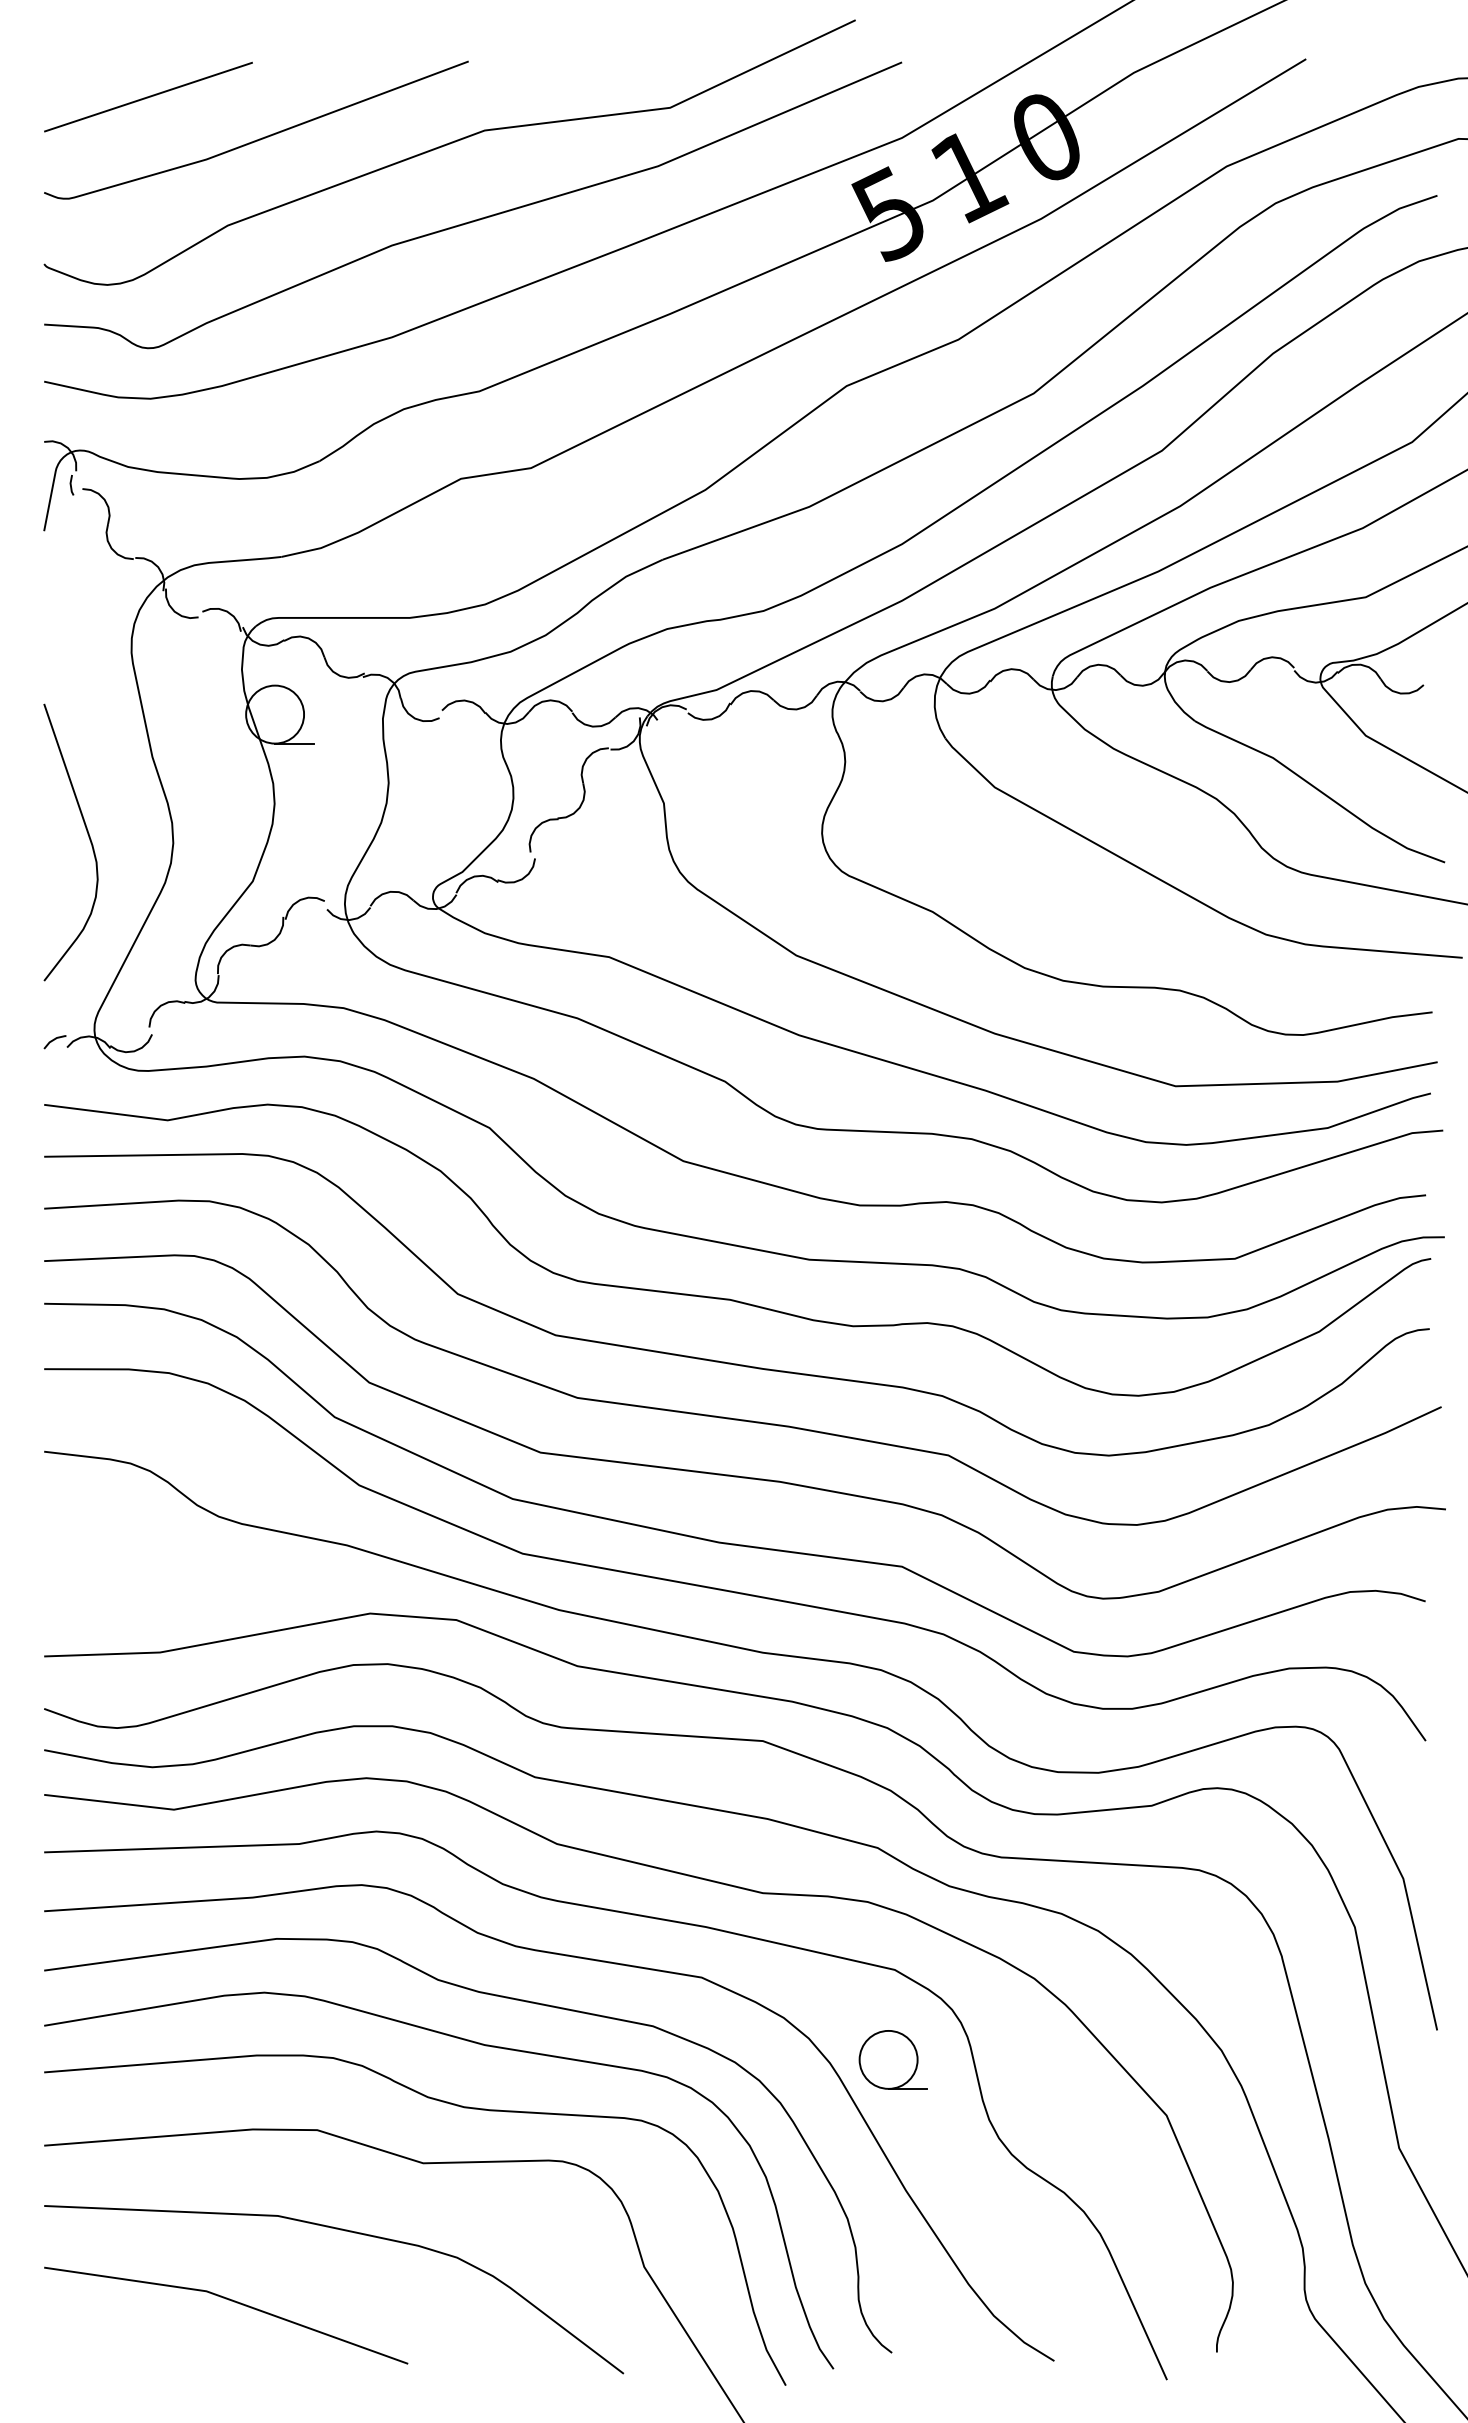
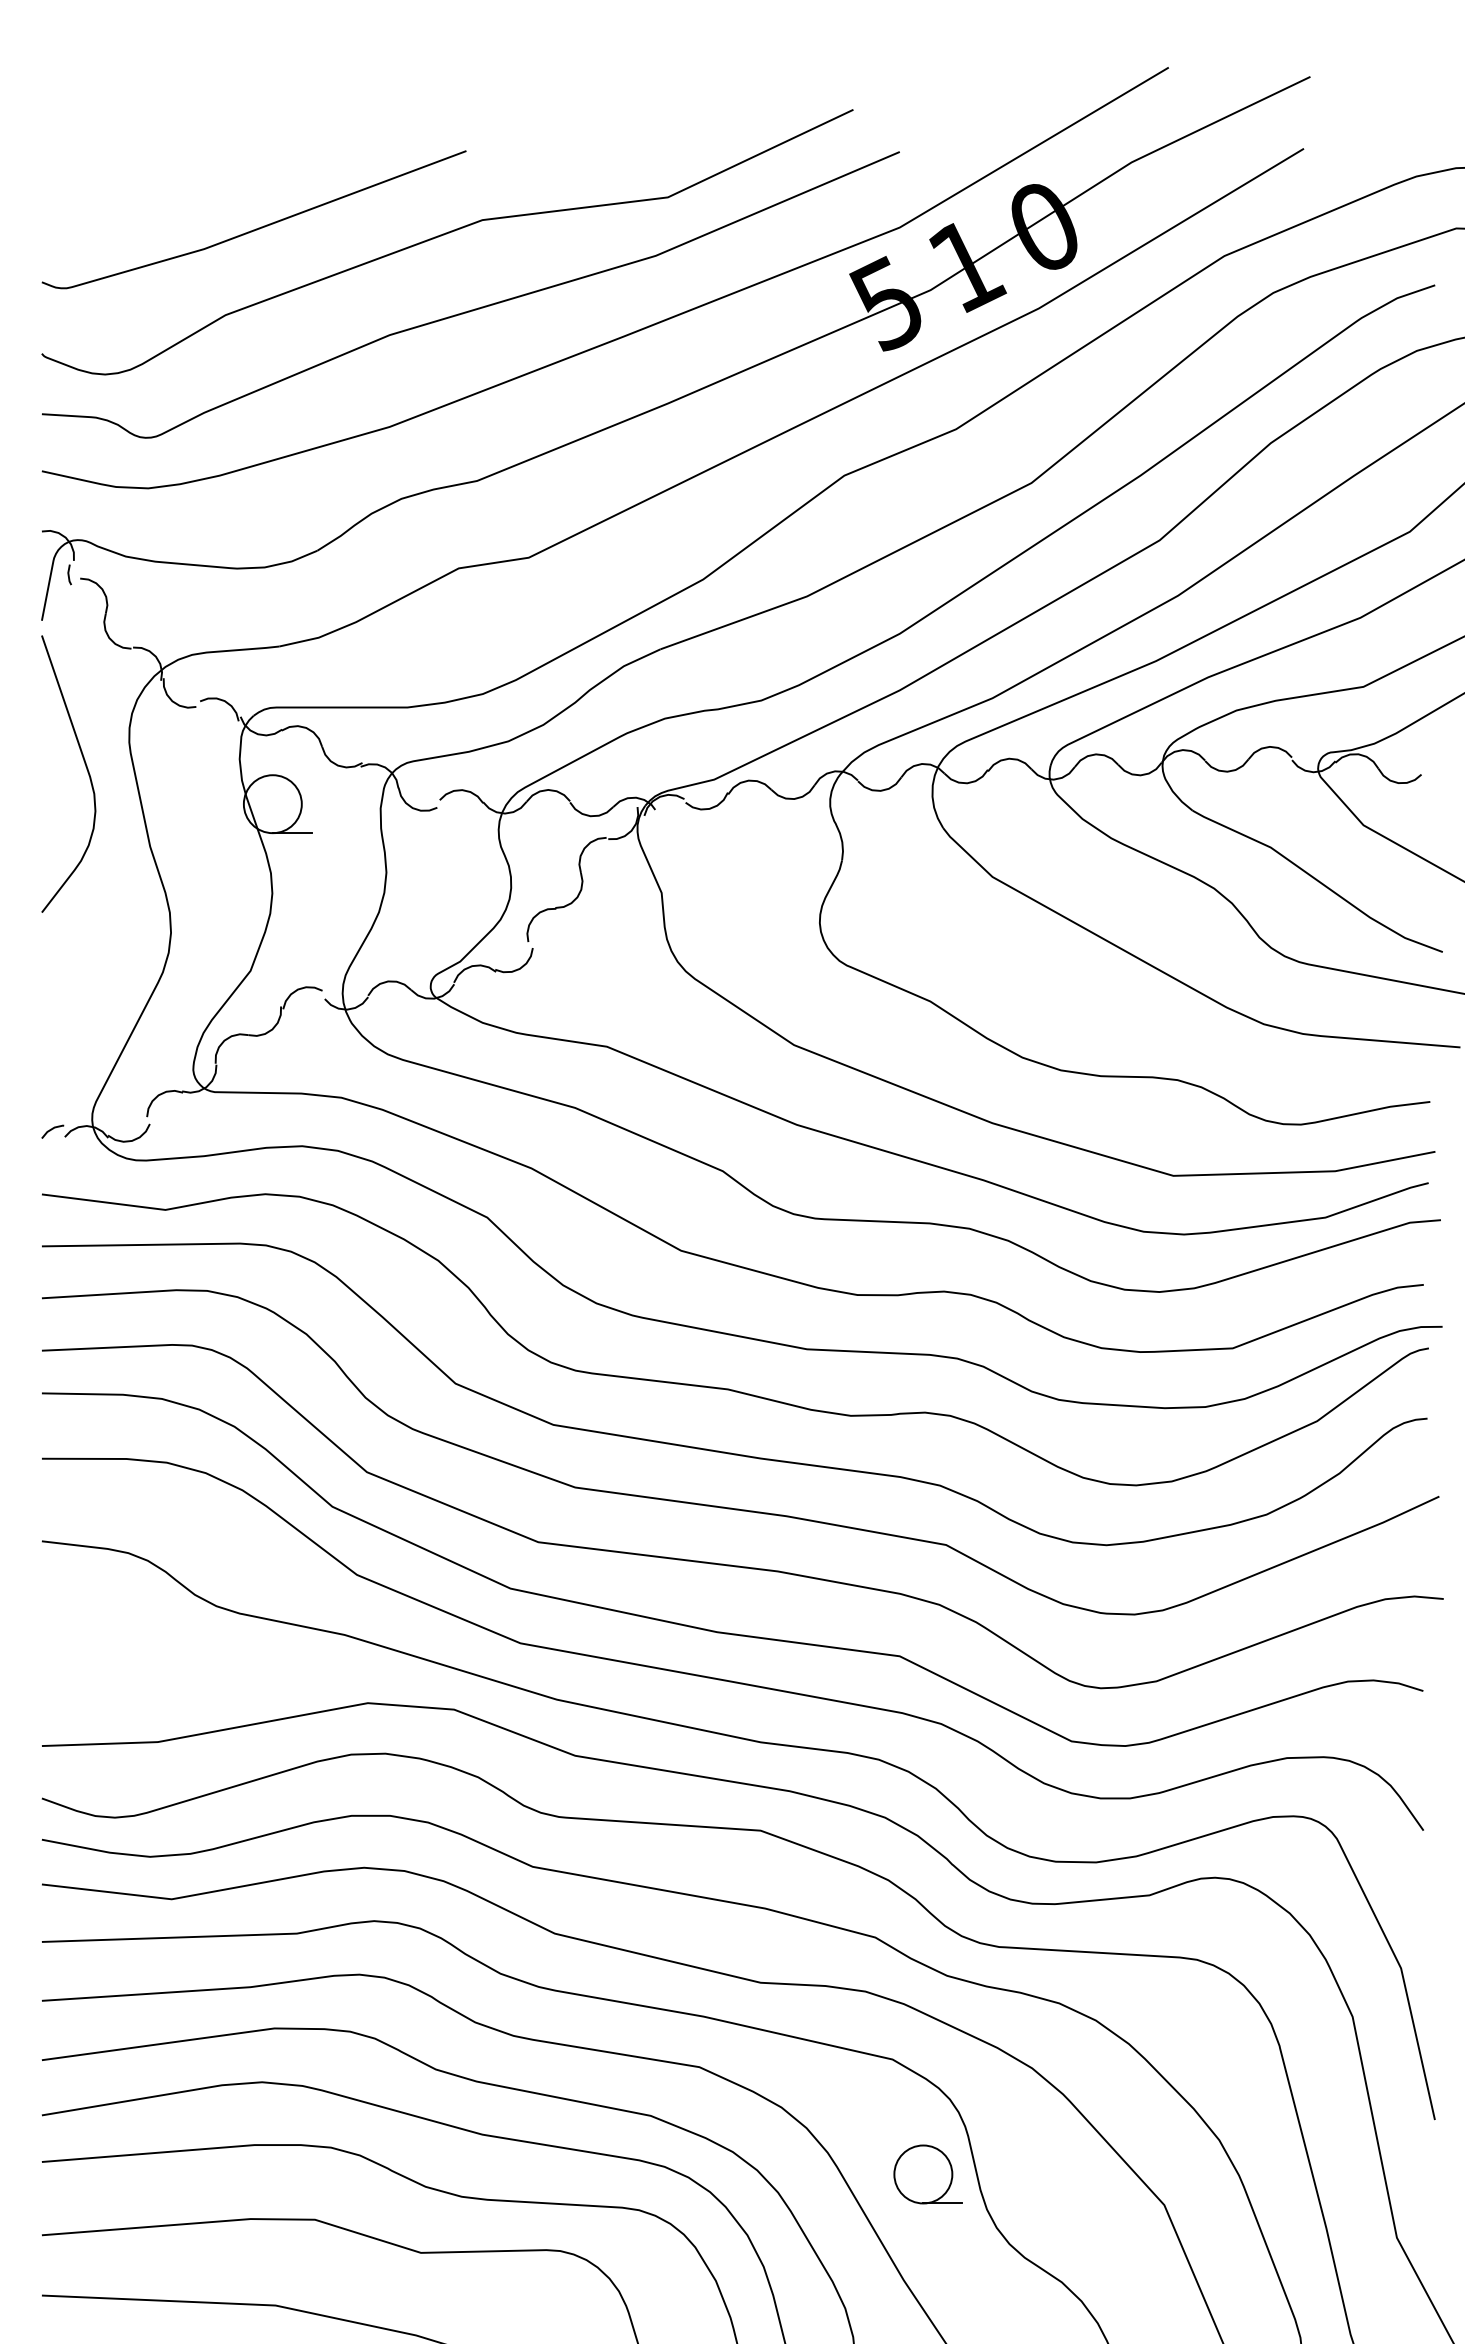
line: (148, 96) -> (146, 186), removed
curve: (88, 837) -> (86, 769), moved
part: (892, 2059) -> (927, 2174), moved

